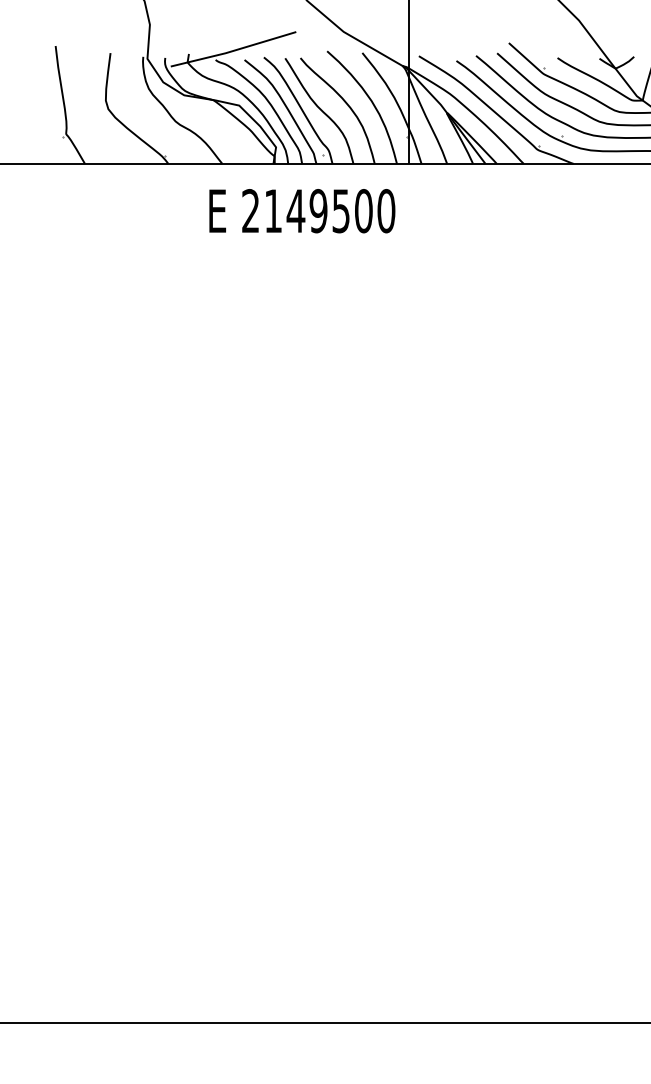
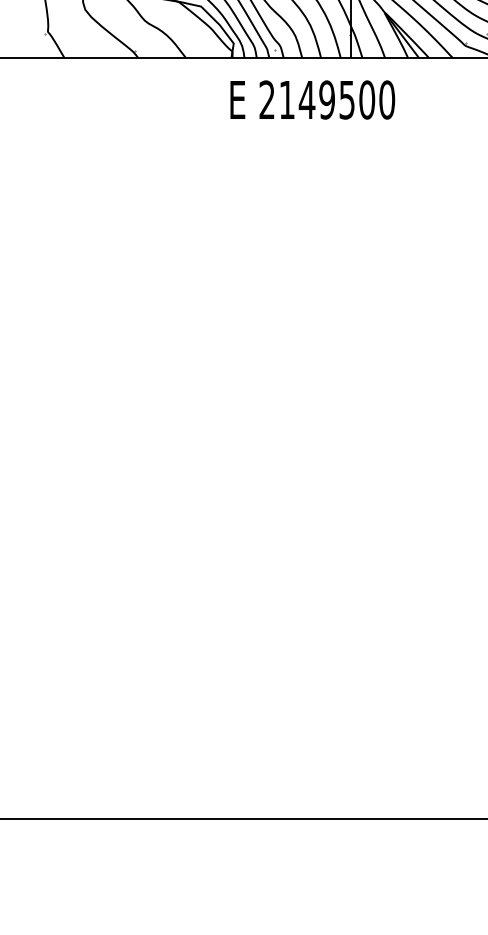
text: (302, 211) -> (312, 100), moved

